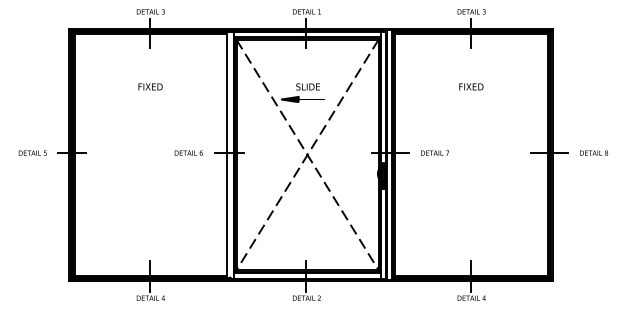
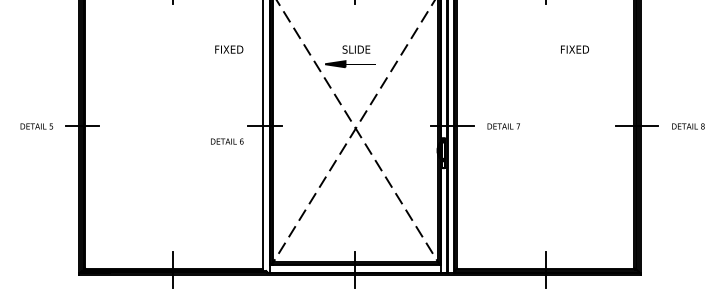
text: (150, 86) -> (229, 49), moved
text: (471, 86) -> (575, 49), moved
text: (188, 152) -> (226, 140), moved

